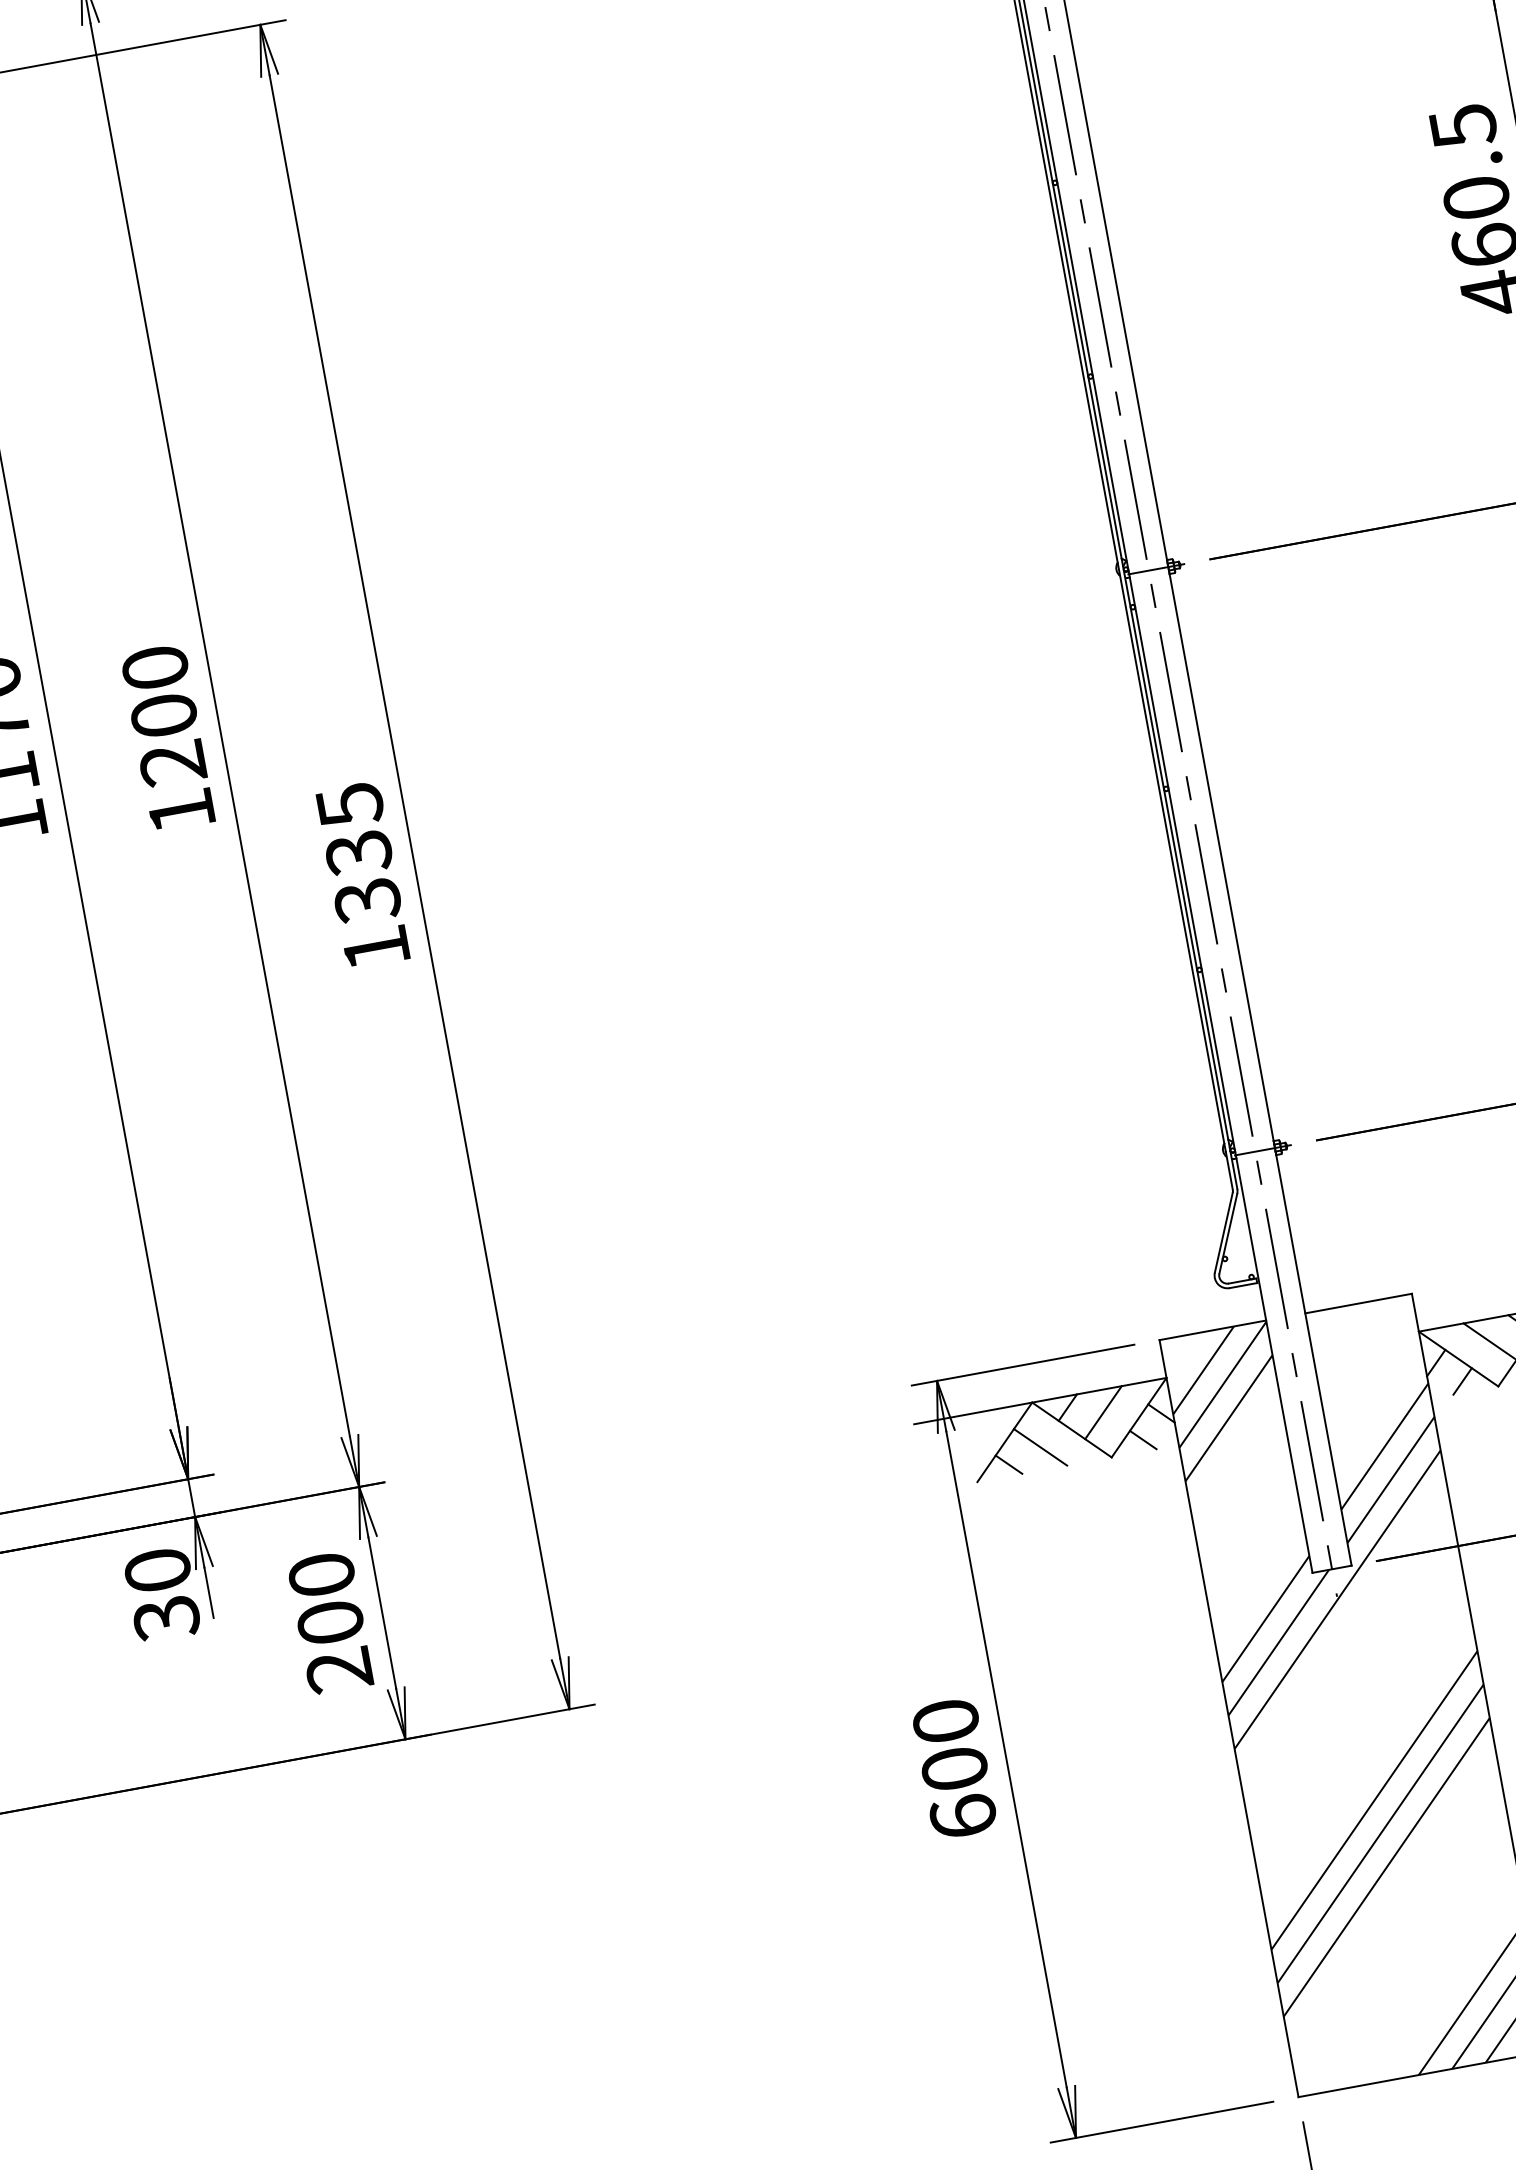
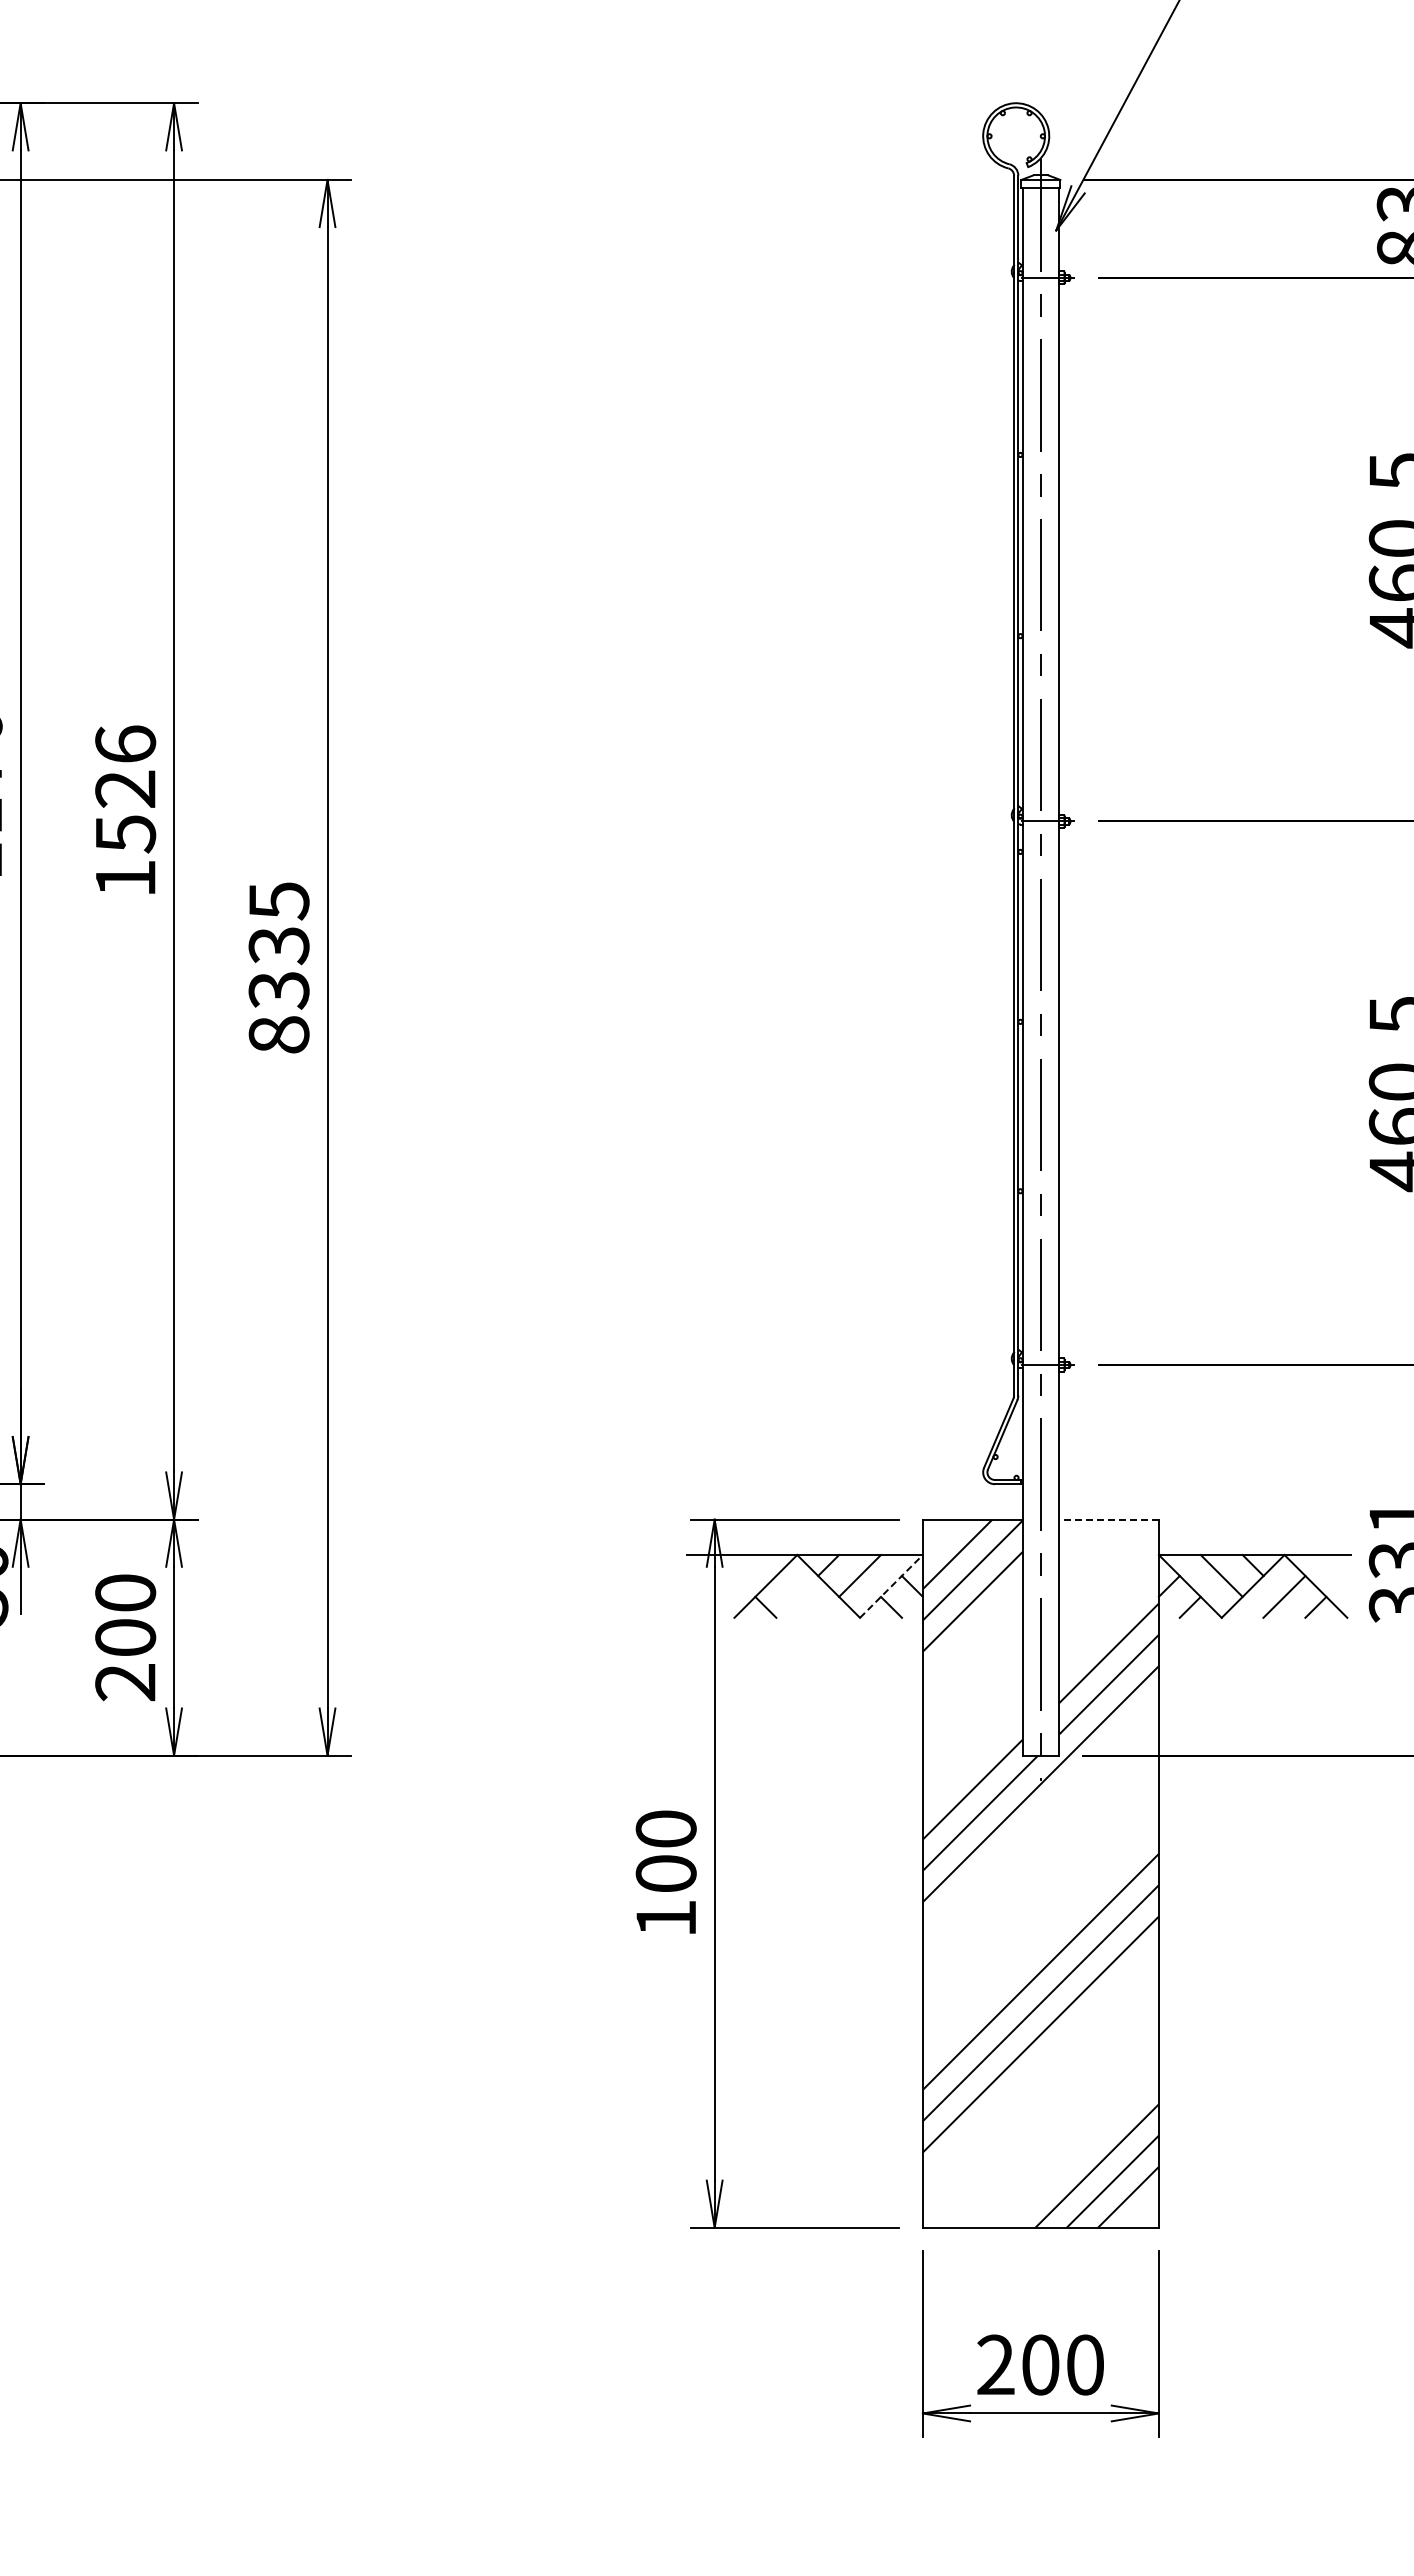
text: (164, 716) -> (125, 789), 1200 -> 1526
text: (375, 947) -> (278, 1034), 1335 -> 8335
line: (1359, 1303) -> (1109, 1519), solid -> dashed
line: (1139, 1417) -> (891, 1586), solid -> dashed
line: (1040, 1446) -> (797, 1596), removed
text: (962, 1815) -> (665, 1917), 600 -> 100

